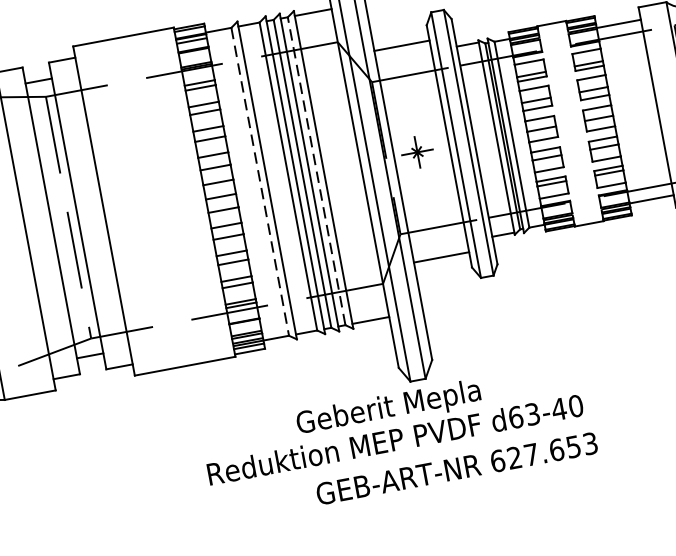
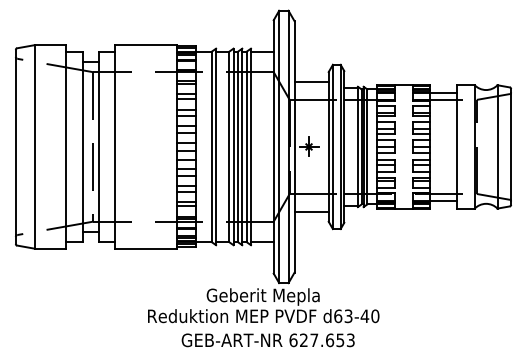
line: (316, 170) -> (246, 146), dashed -> solid
line: (259, 182) -> (211, 147), dashed -> solid
text: (455, 469) -> (267, 340), moved

